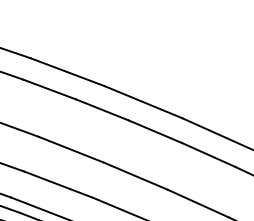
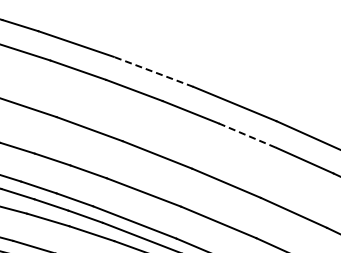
line: (67, 71) -> (153, 71), solid -> dashed
line: (156, 131) -> (248, 135), solid -> dashed

